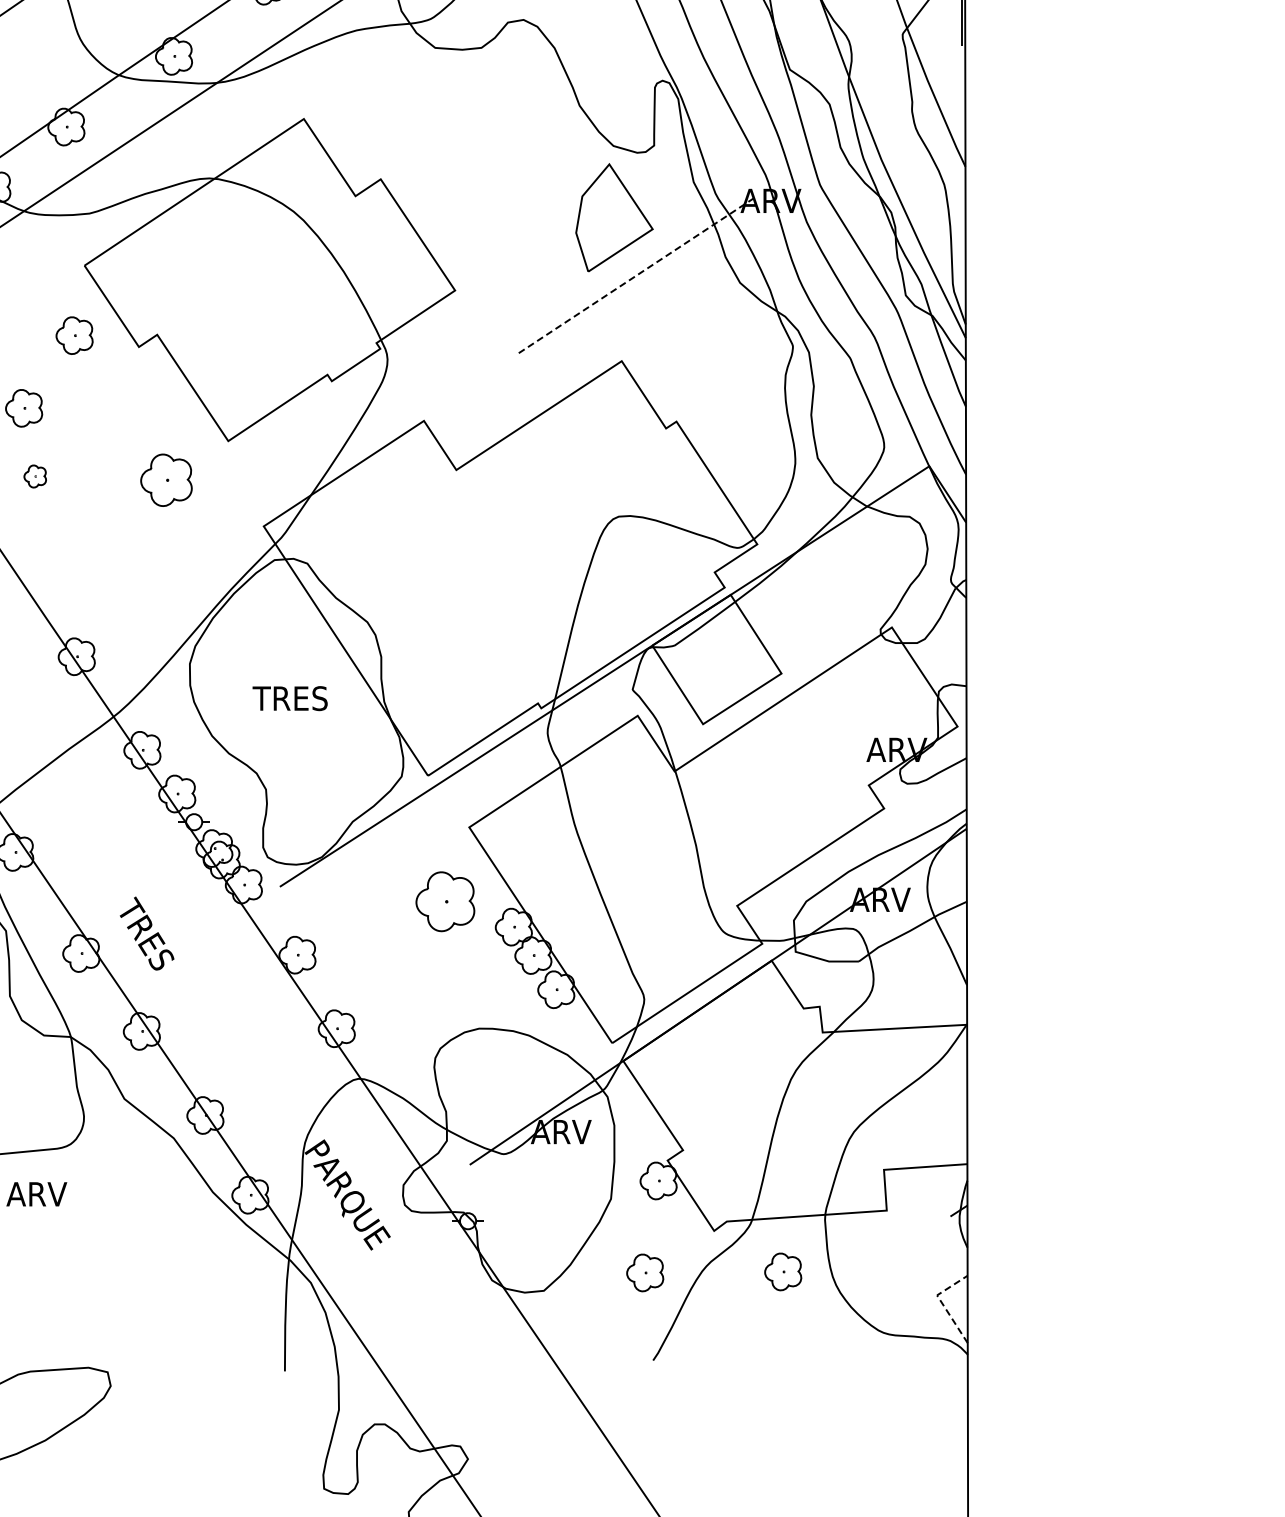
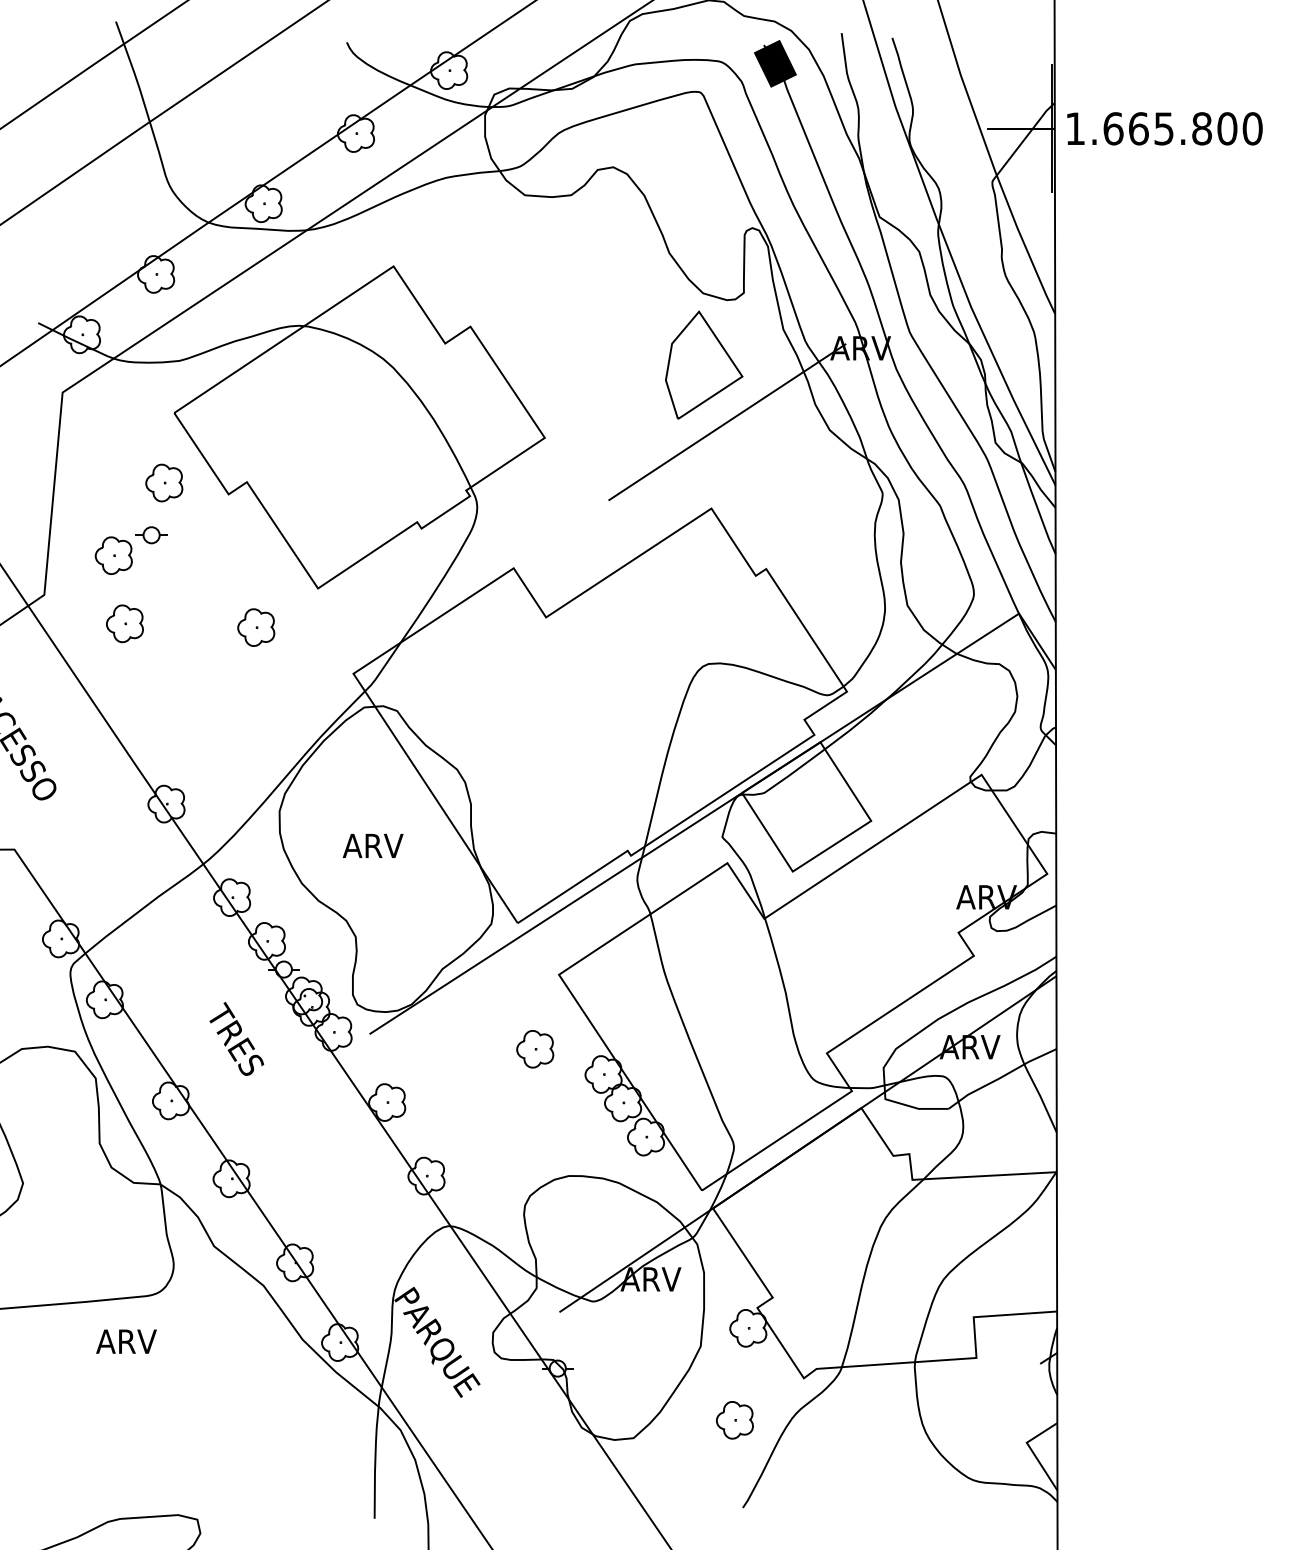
line: (637, 274) -> (727, 421), dashed -> solid
part: (61, 388) -> (151, 535), added
part: (34, 476) -> (124, 623), size x1.67
part: (166, 480) -> (256, 627), size x0.71
text: (289, 698) -> (379, 845), TRES -> ARV
part: (445, 902) -> (535, 1049), size x0.62
text: (146, 933) -> (236, 1038), moved
part: (782, 1272) -> (872, 1419), removed
line: (941, 1303) -> (1031, 1450), dashed -> solid

